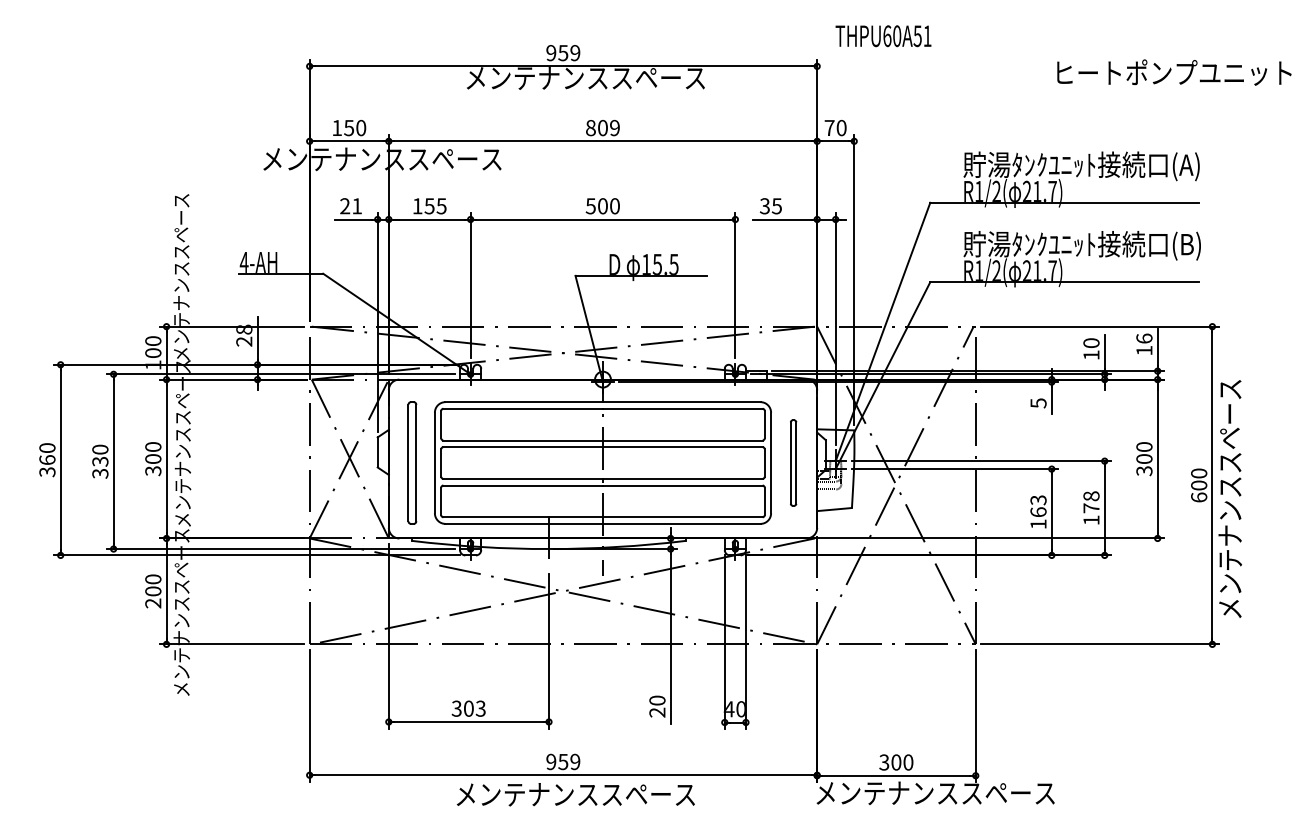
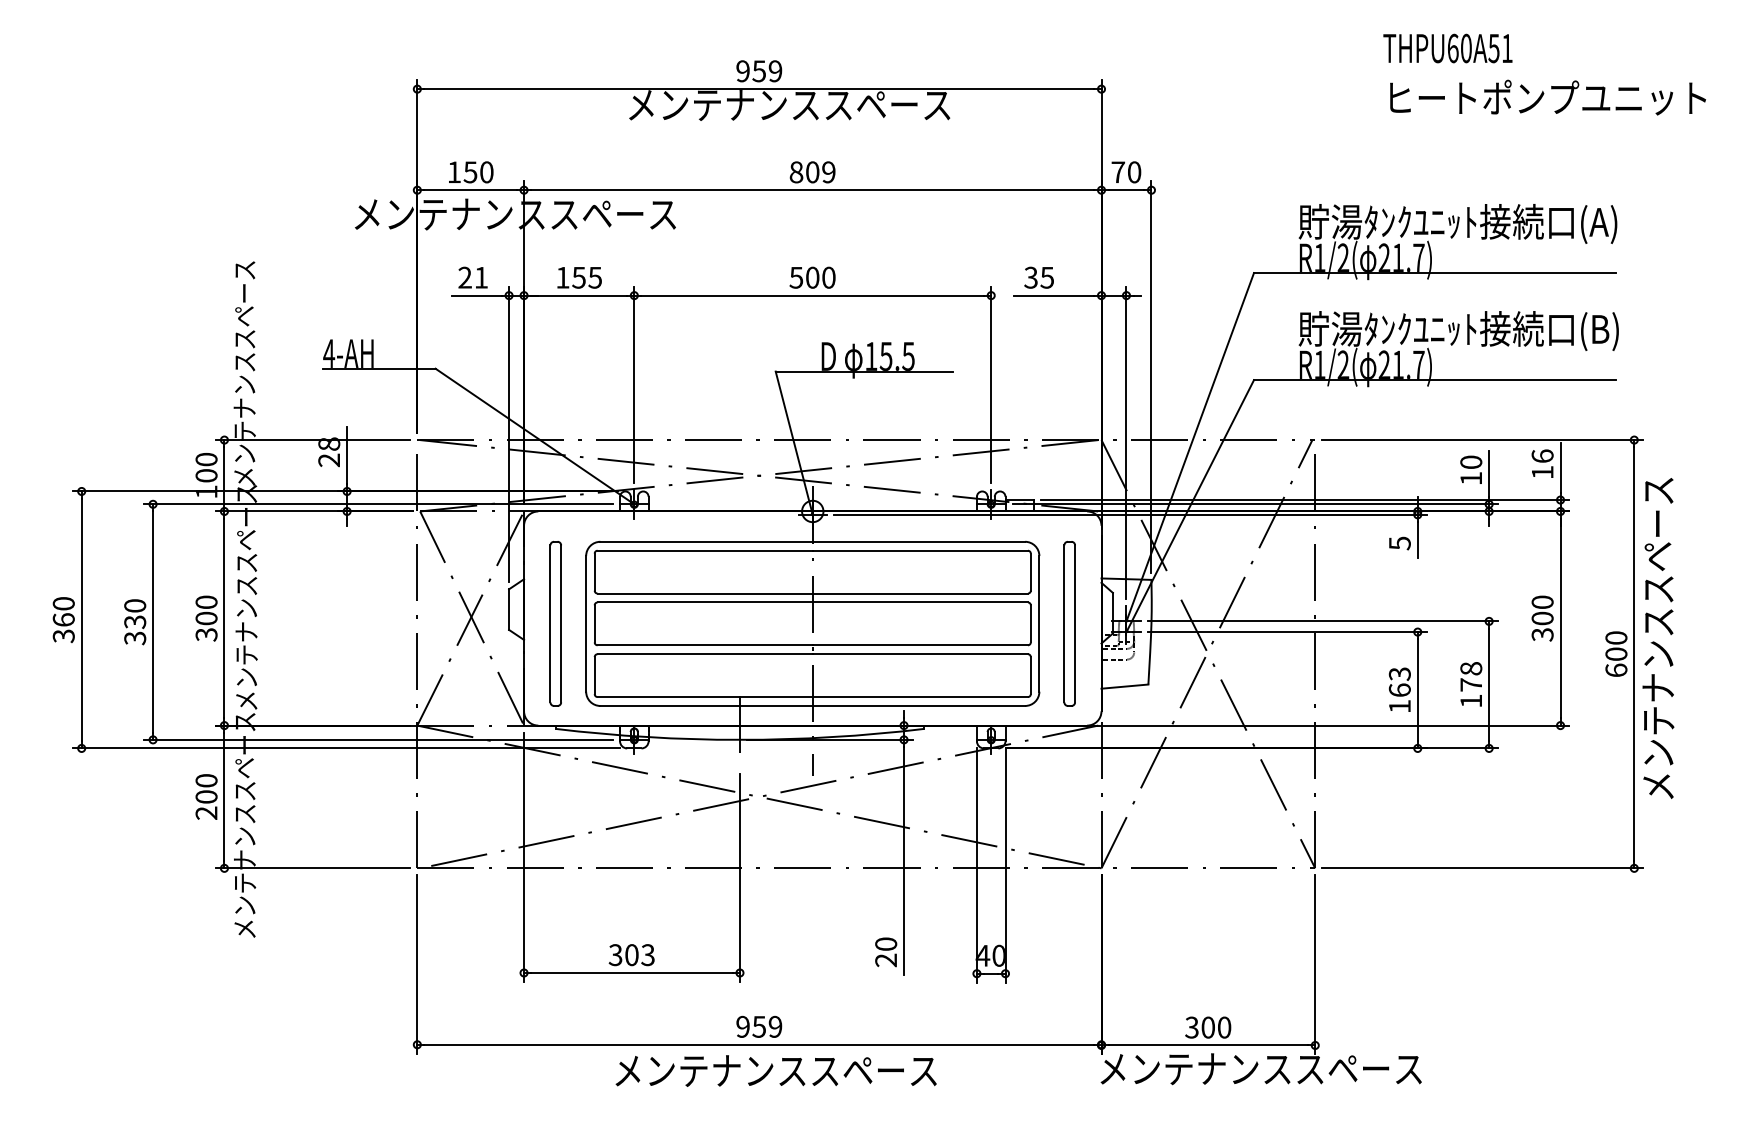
text: (883, 36) -> (1447, 48), moved
text: (1173, 72) -> (1547, 97), moved
part: (793, 462) -> (1069, 623), size x1.43
text: (1230, 499) -> (1658, 638), moved

